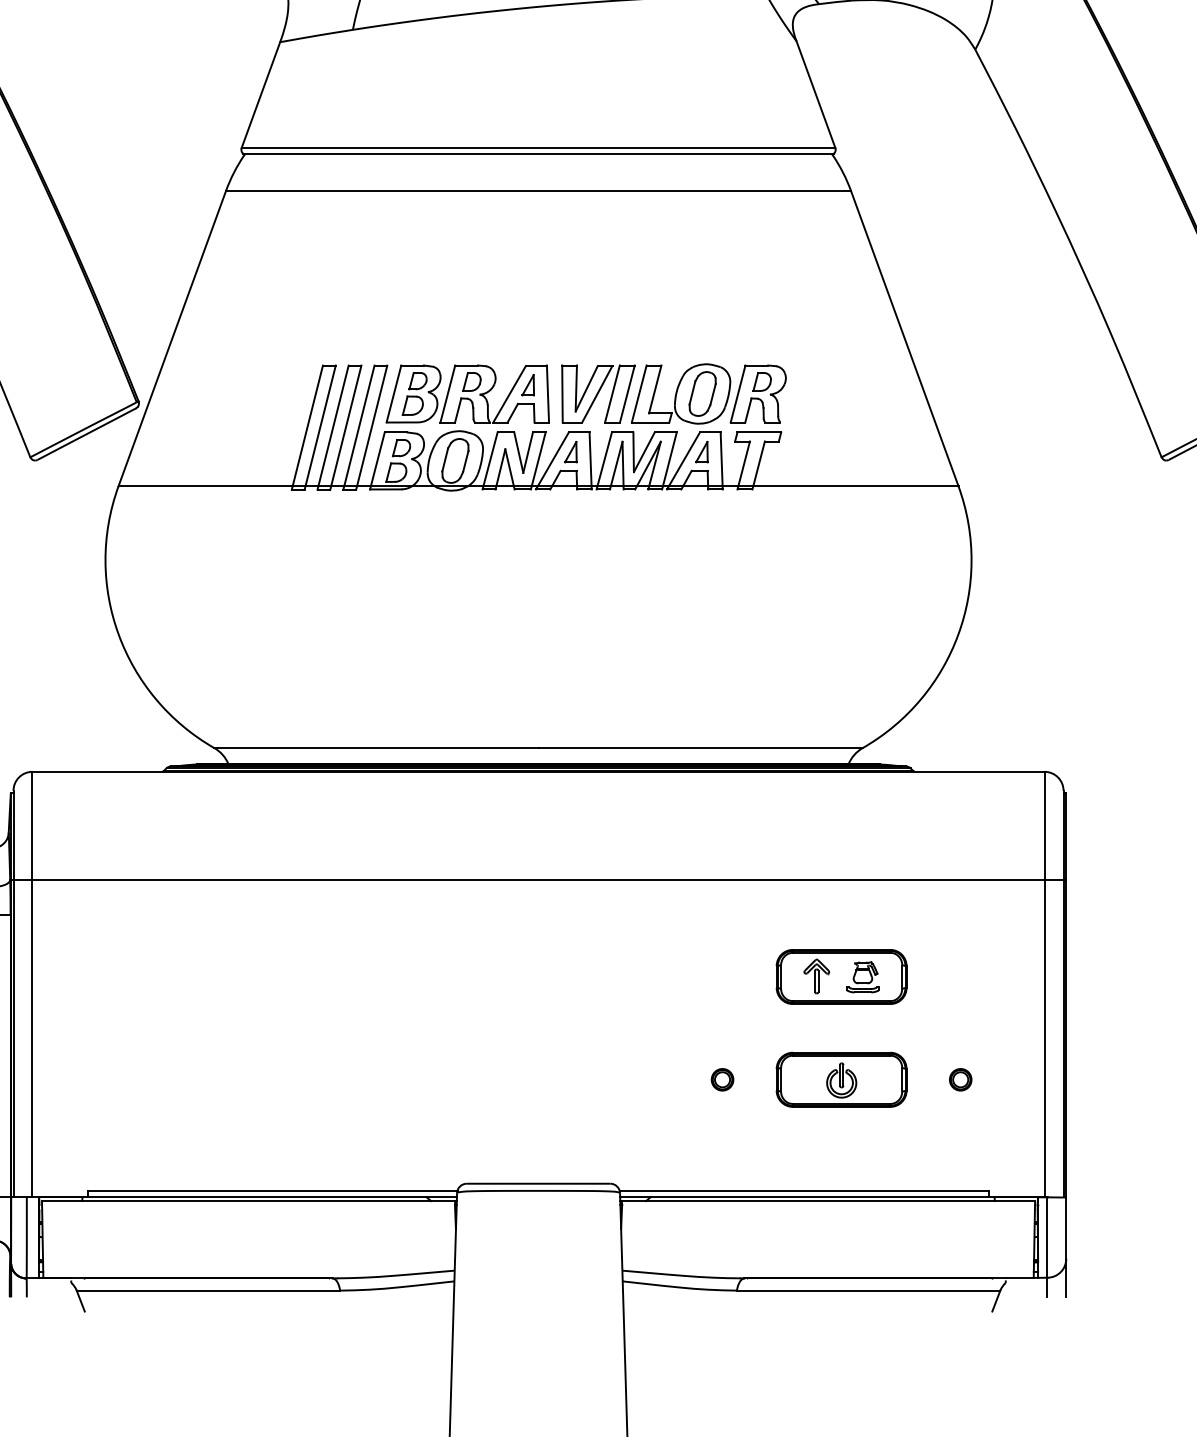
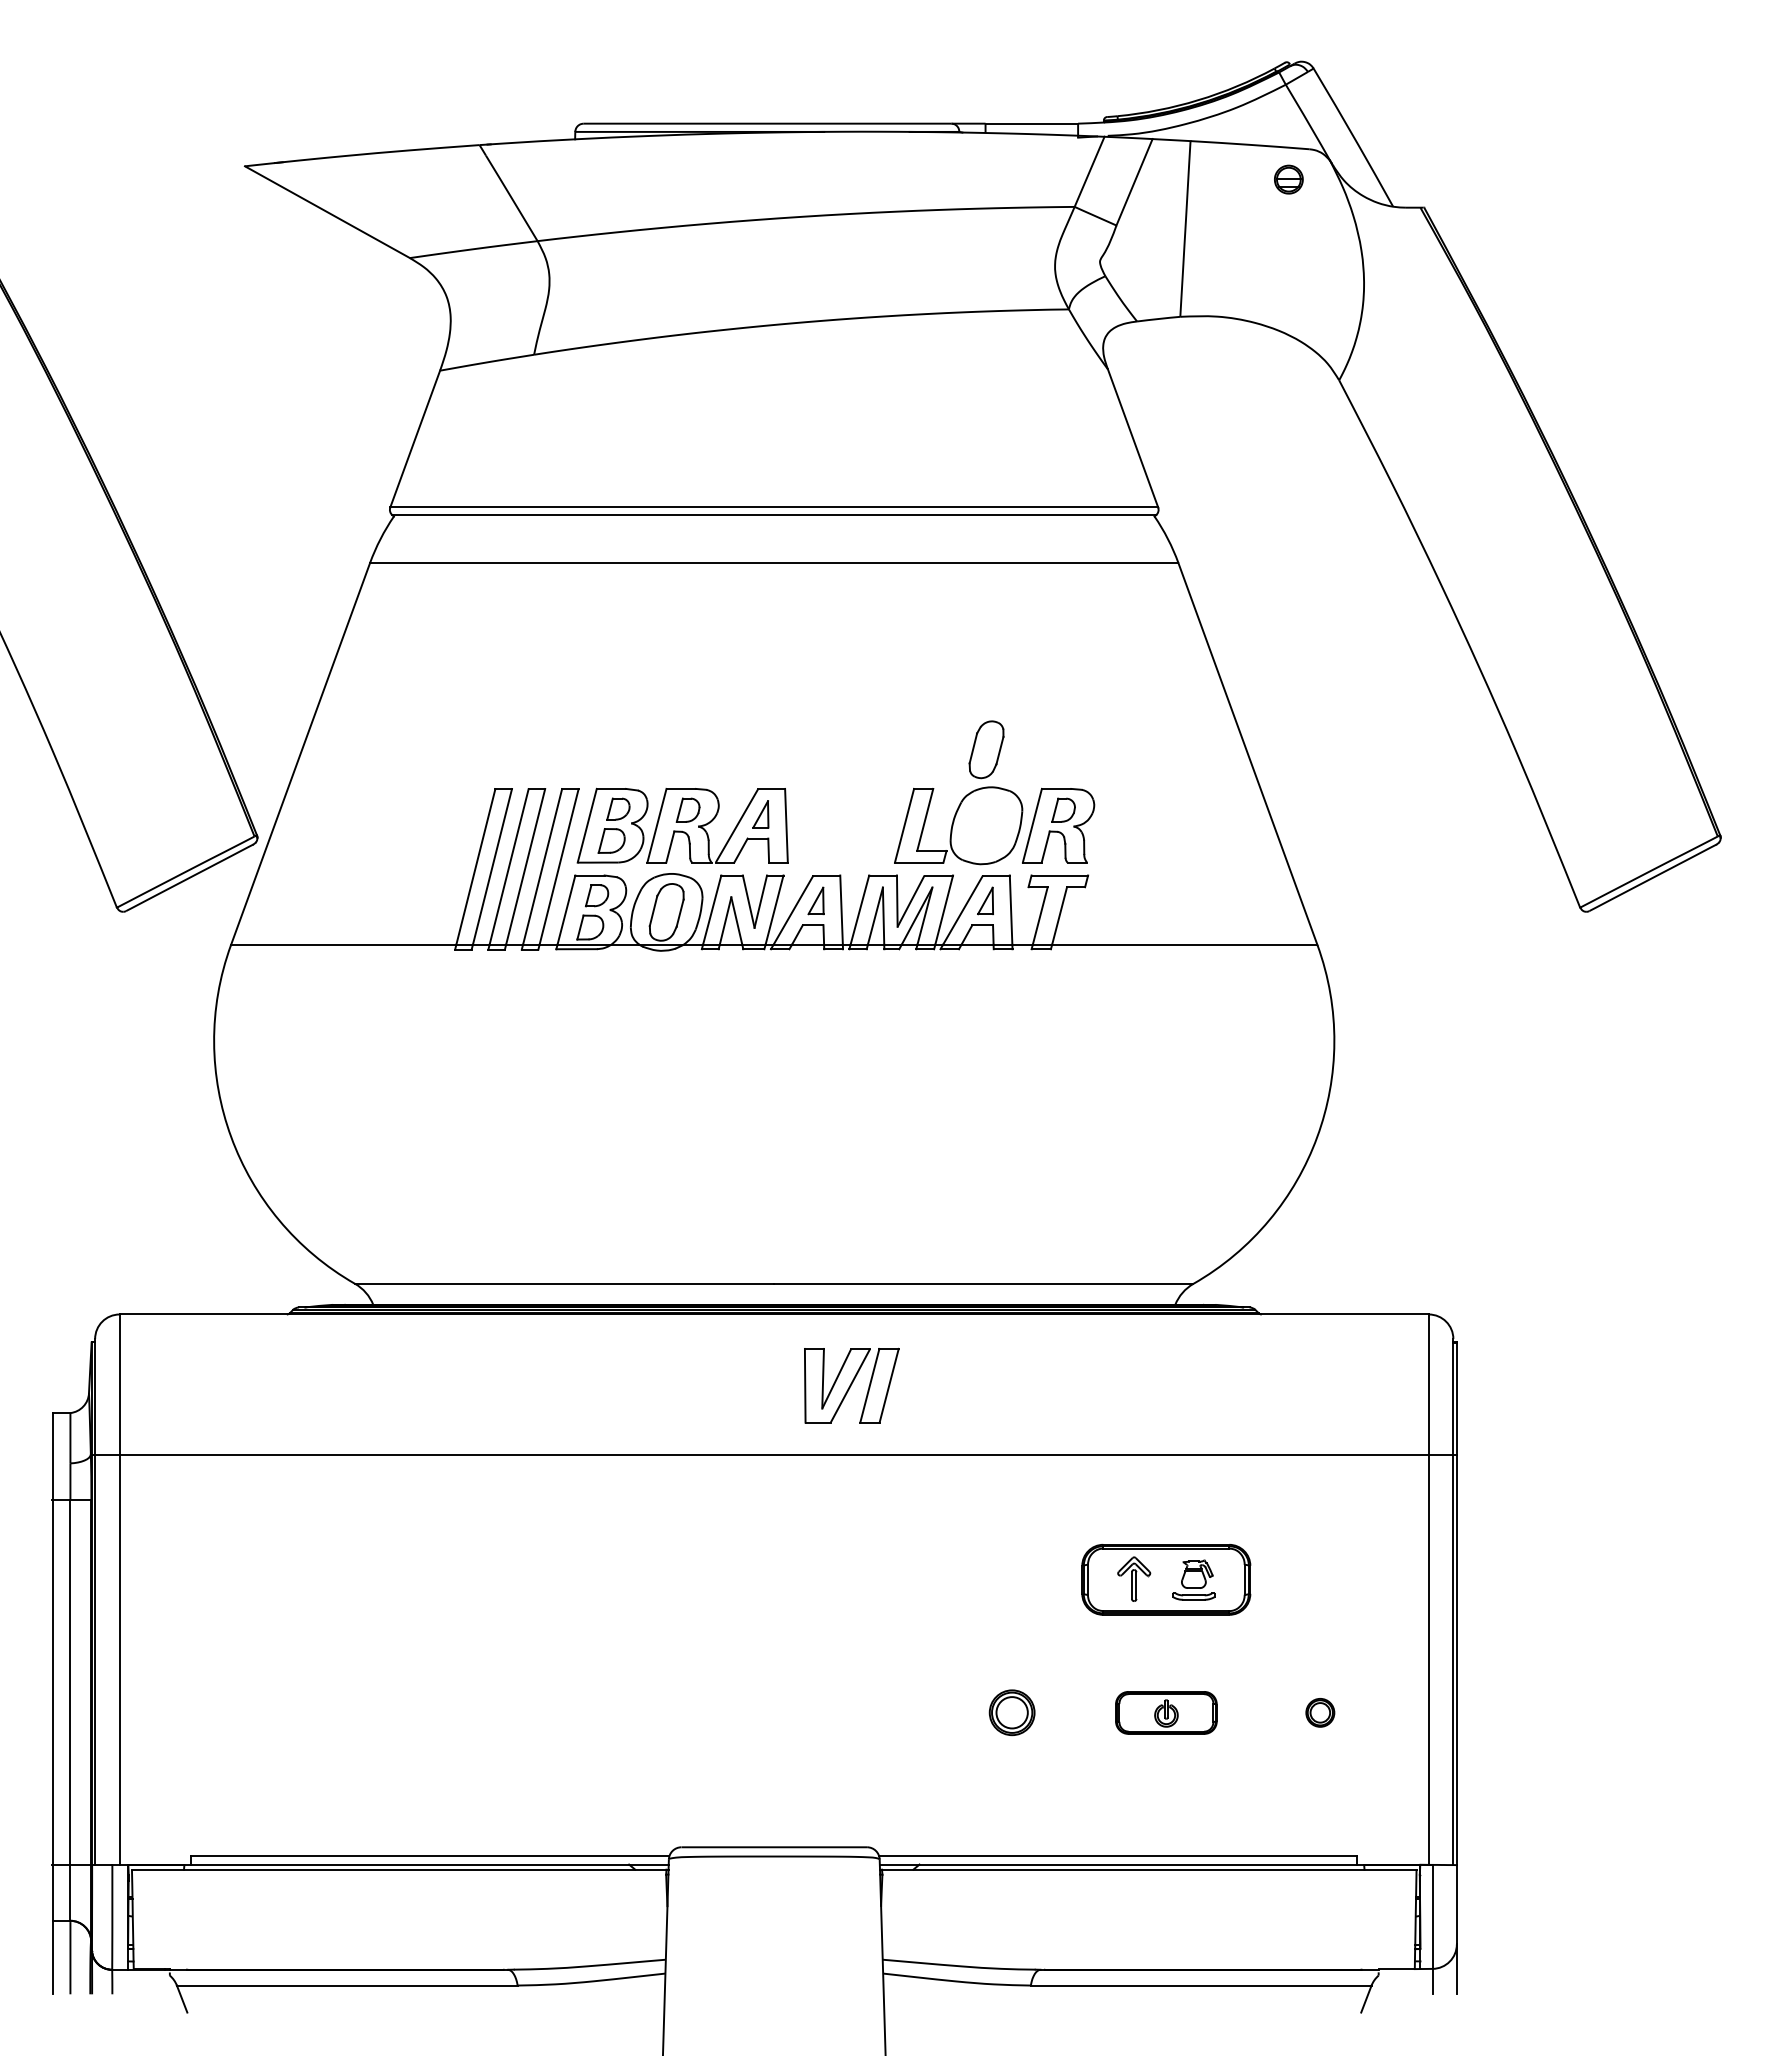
part: (598, 393) -> (851, 1385), moved
part: (702, 393) -> (986, 749), moved
part: (722, 1079) -> (1012, 1712), size x1.6
part: (841, 1079) -> (1166, 1712), size x0.6

